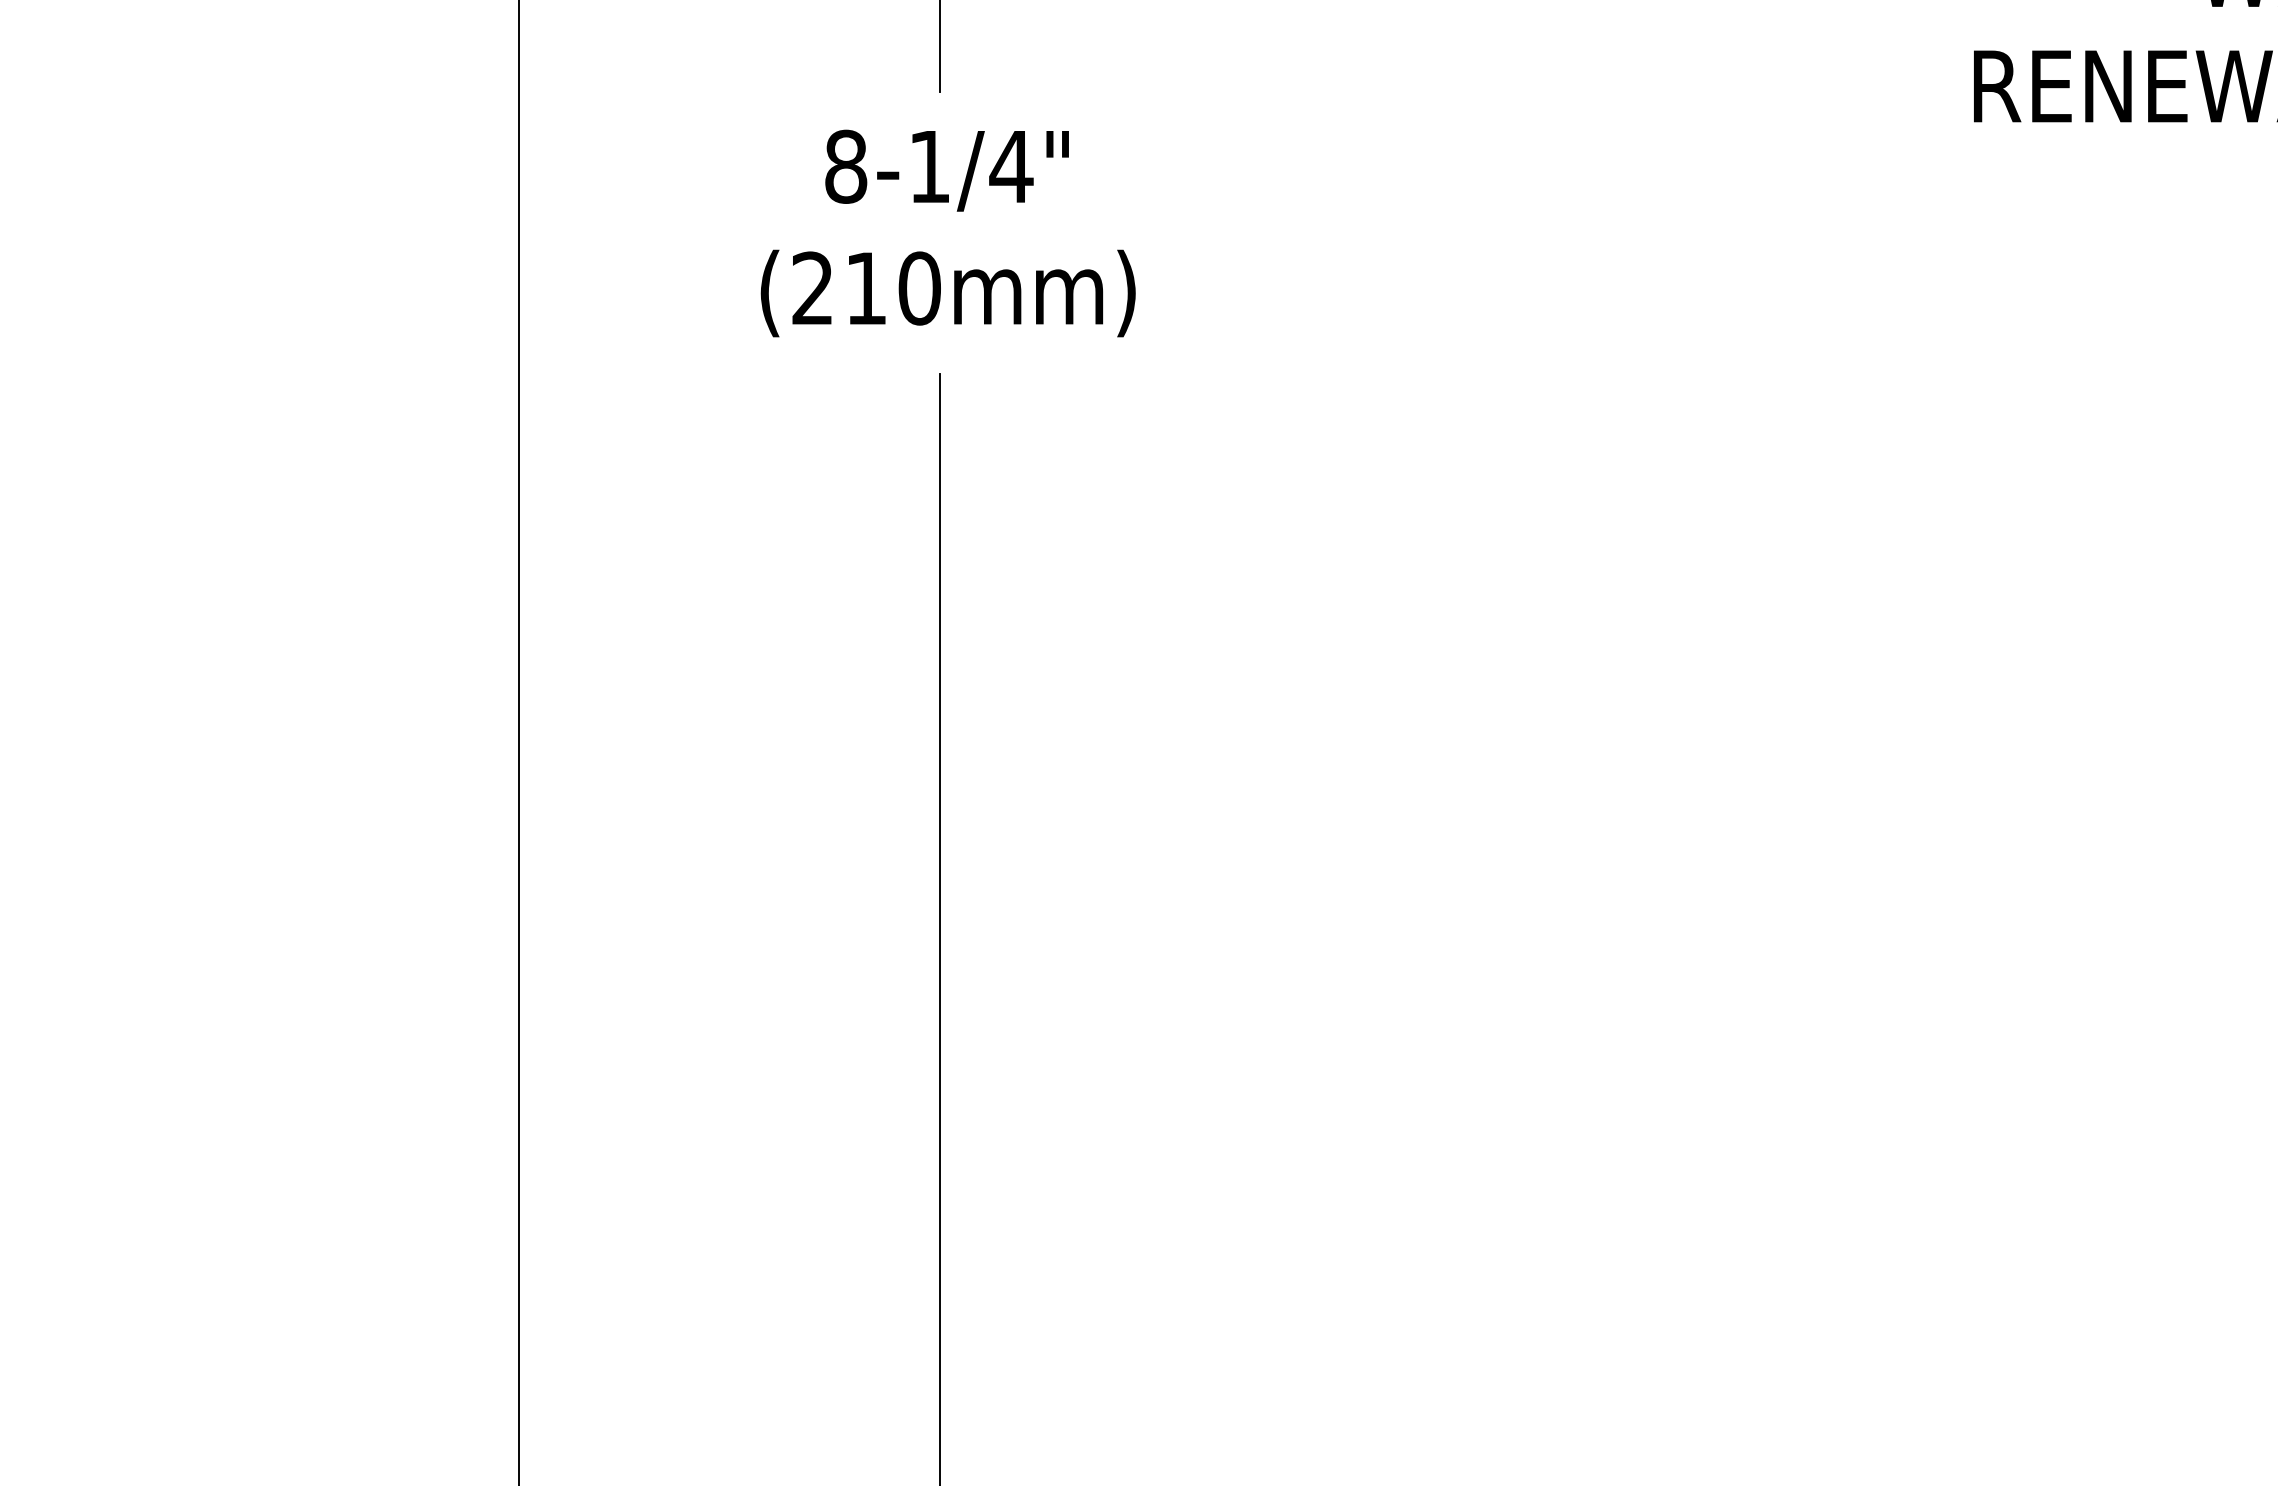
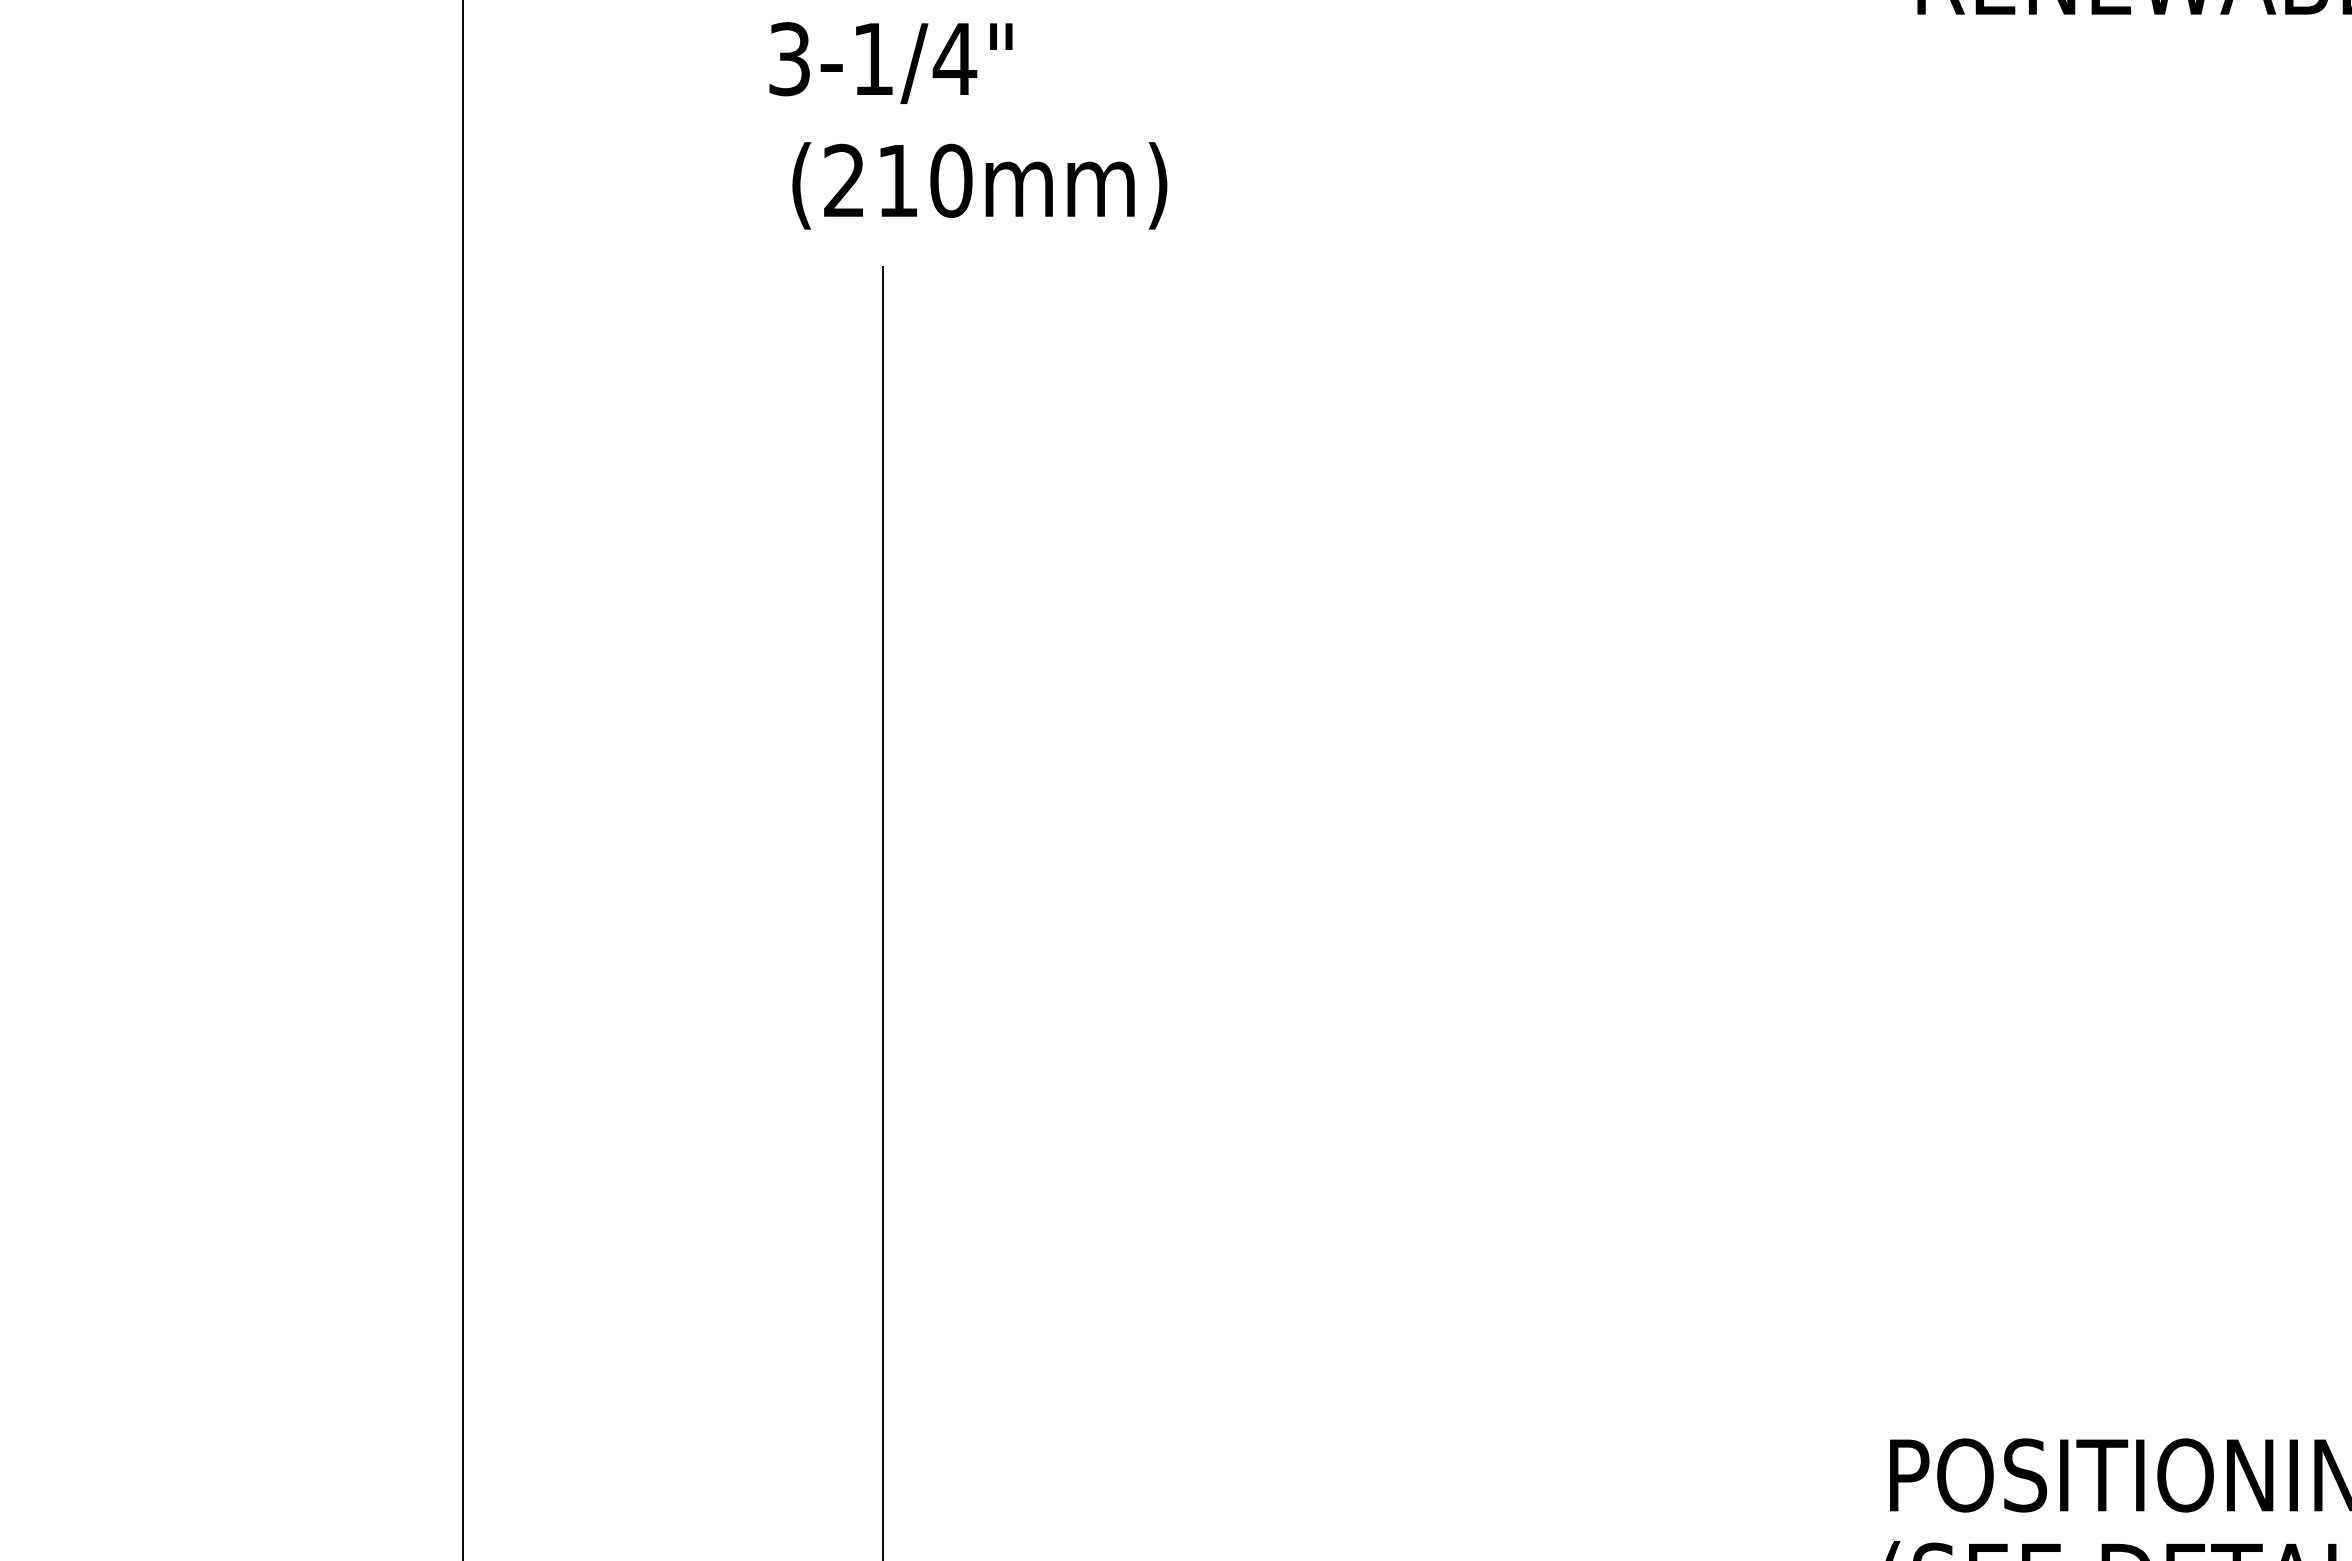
text: (845, 167) -> (789, 59), 8-1/4" -> 3-1/4"
text: (947, 293) -> (979, 185), moved

